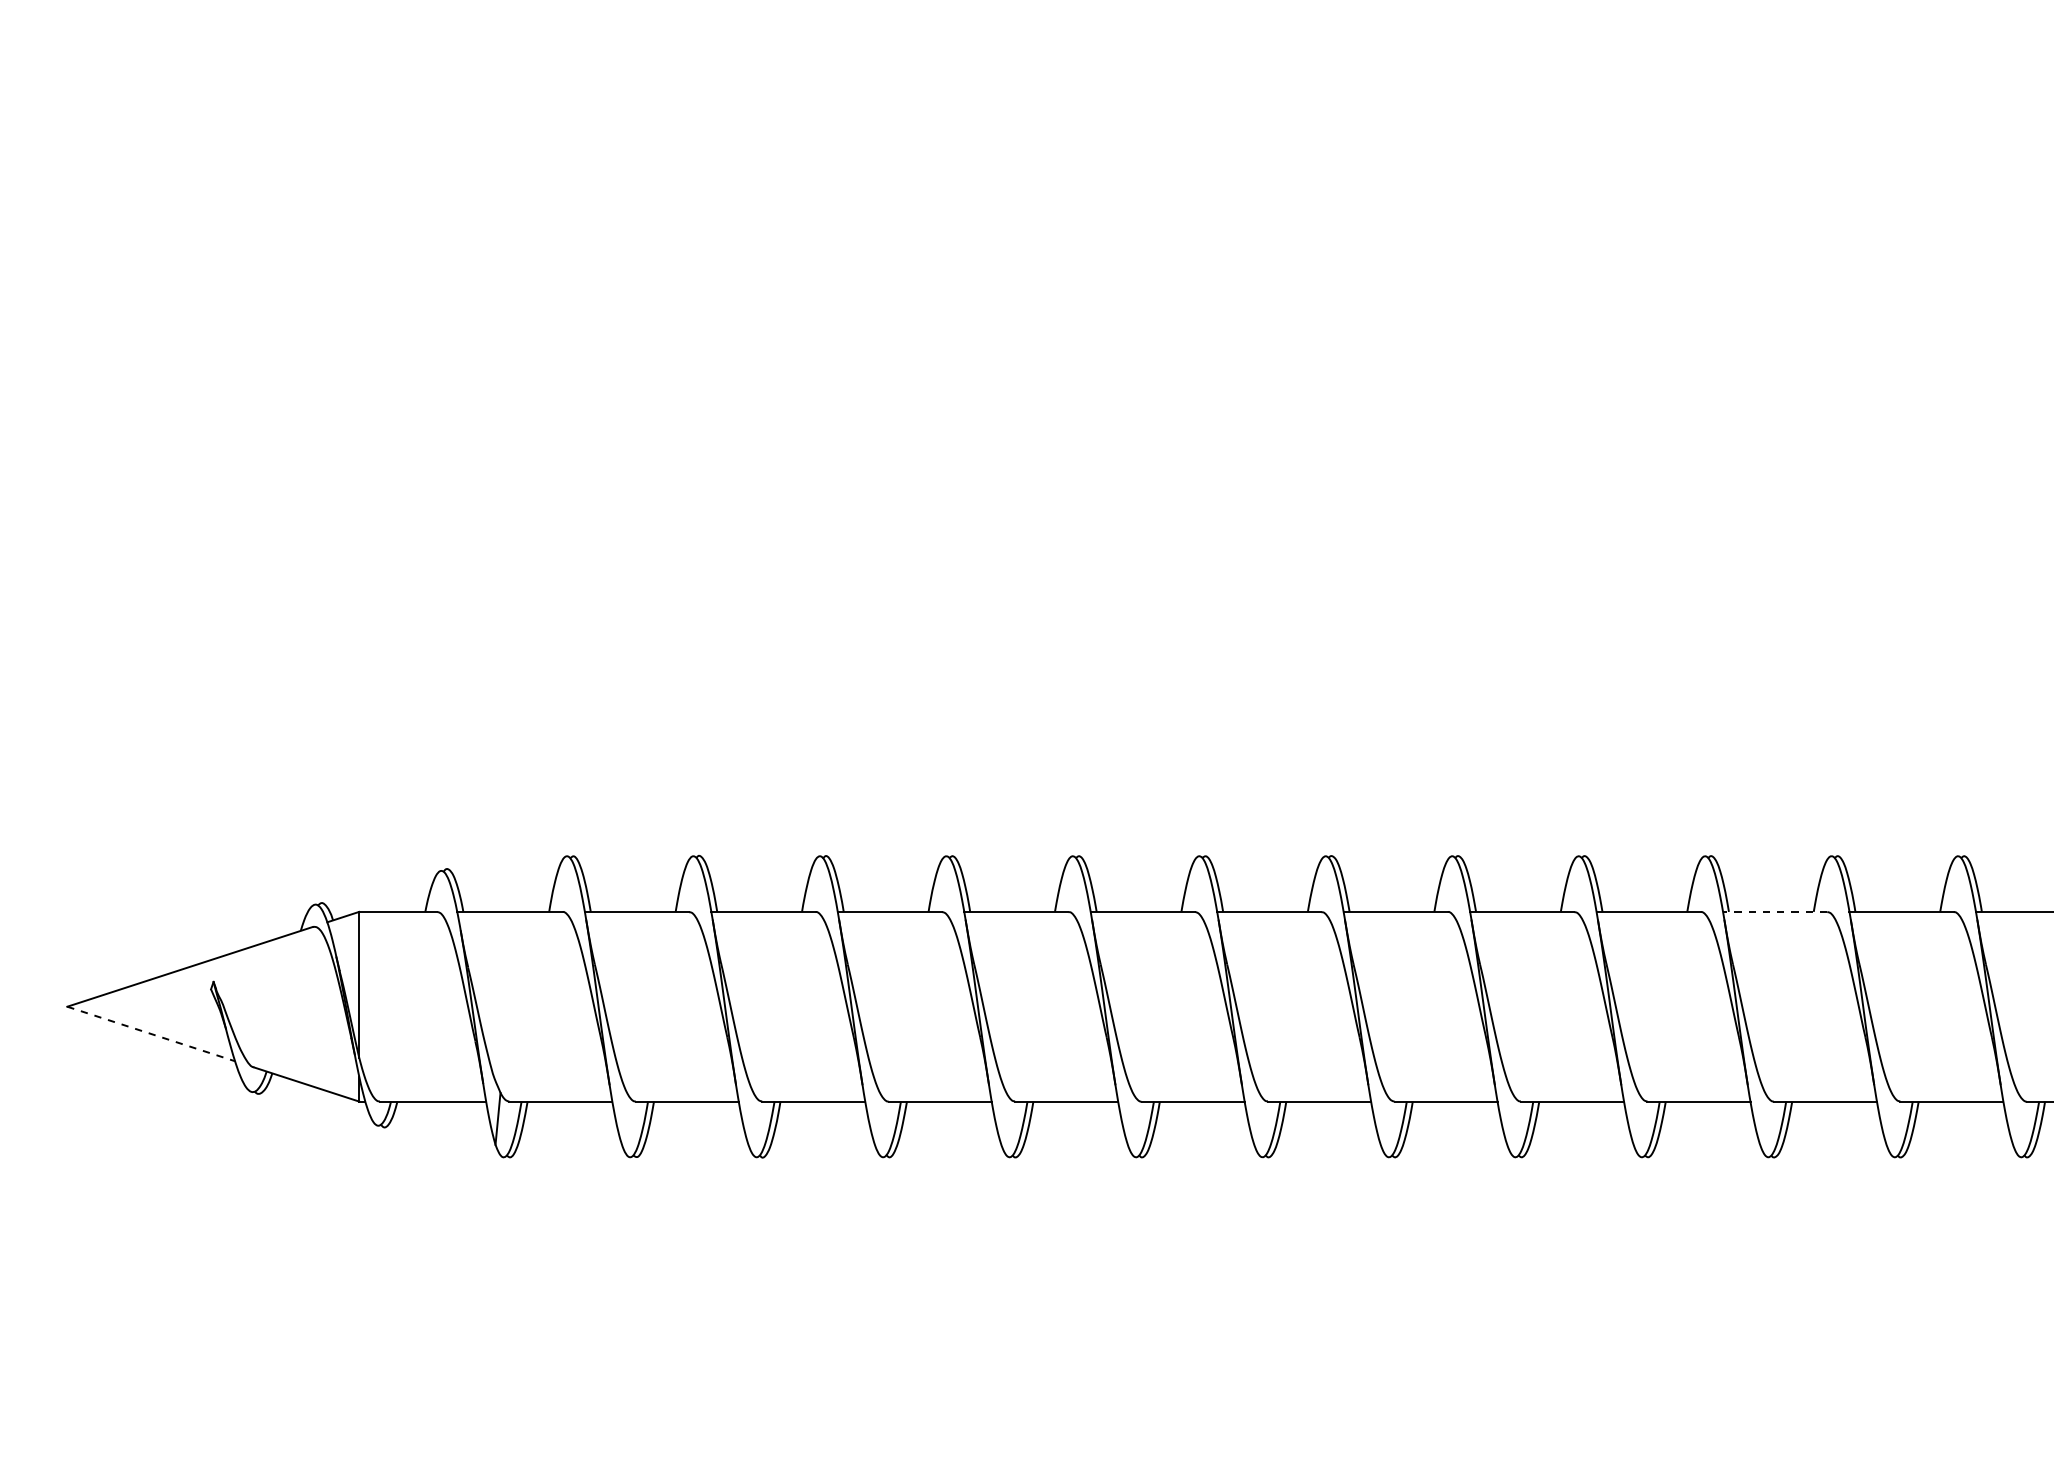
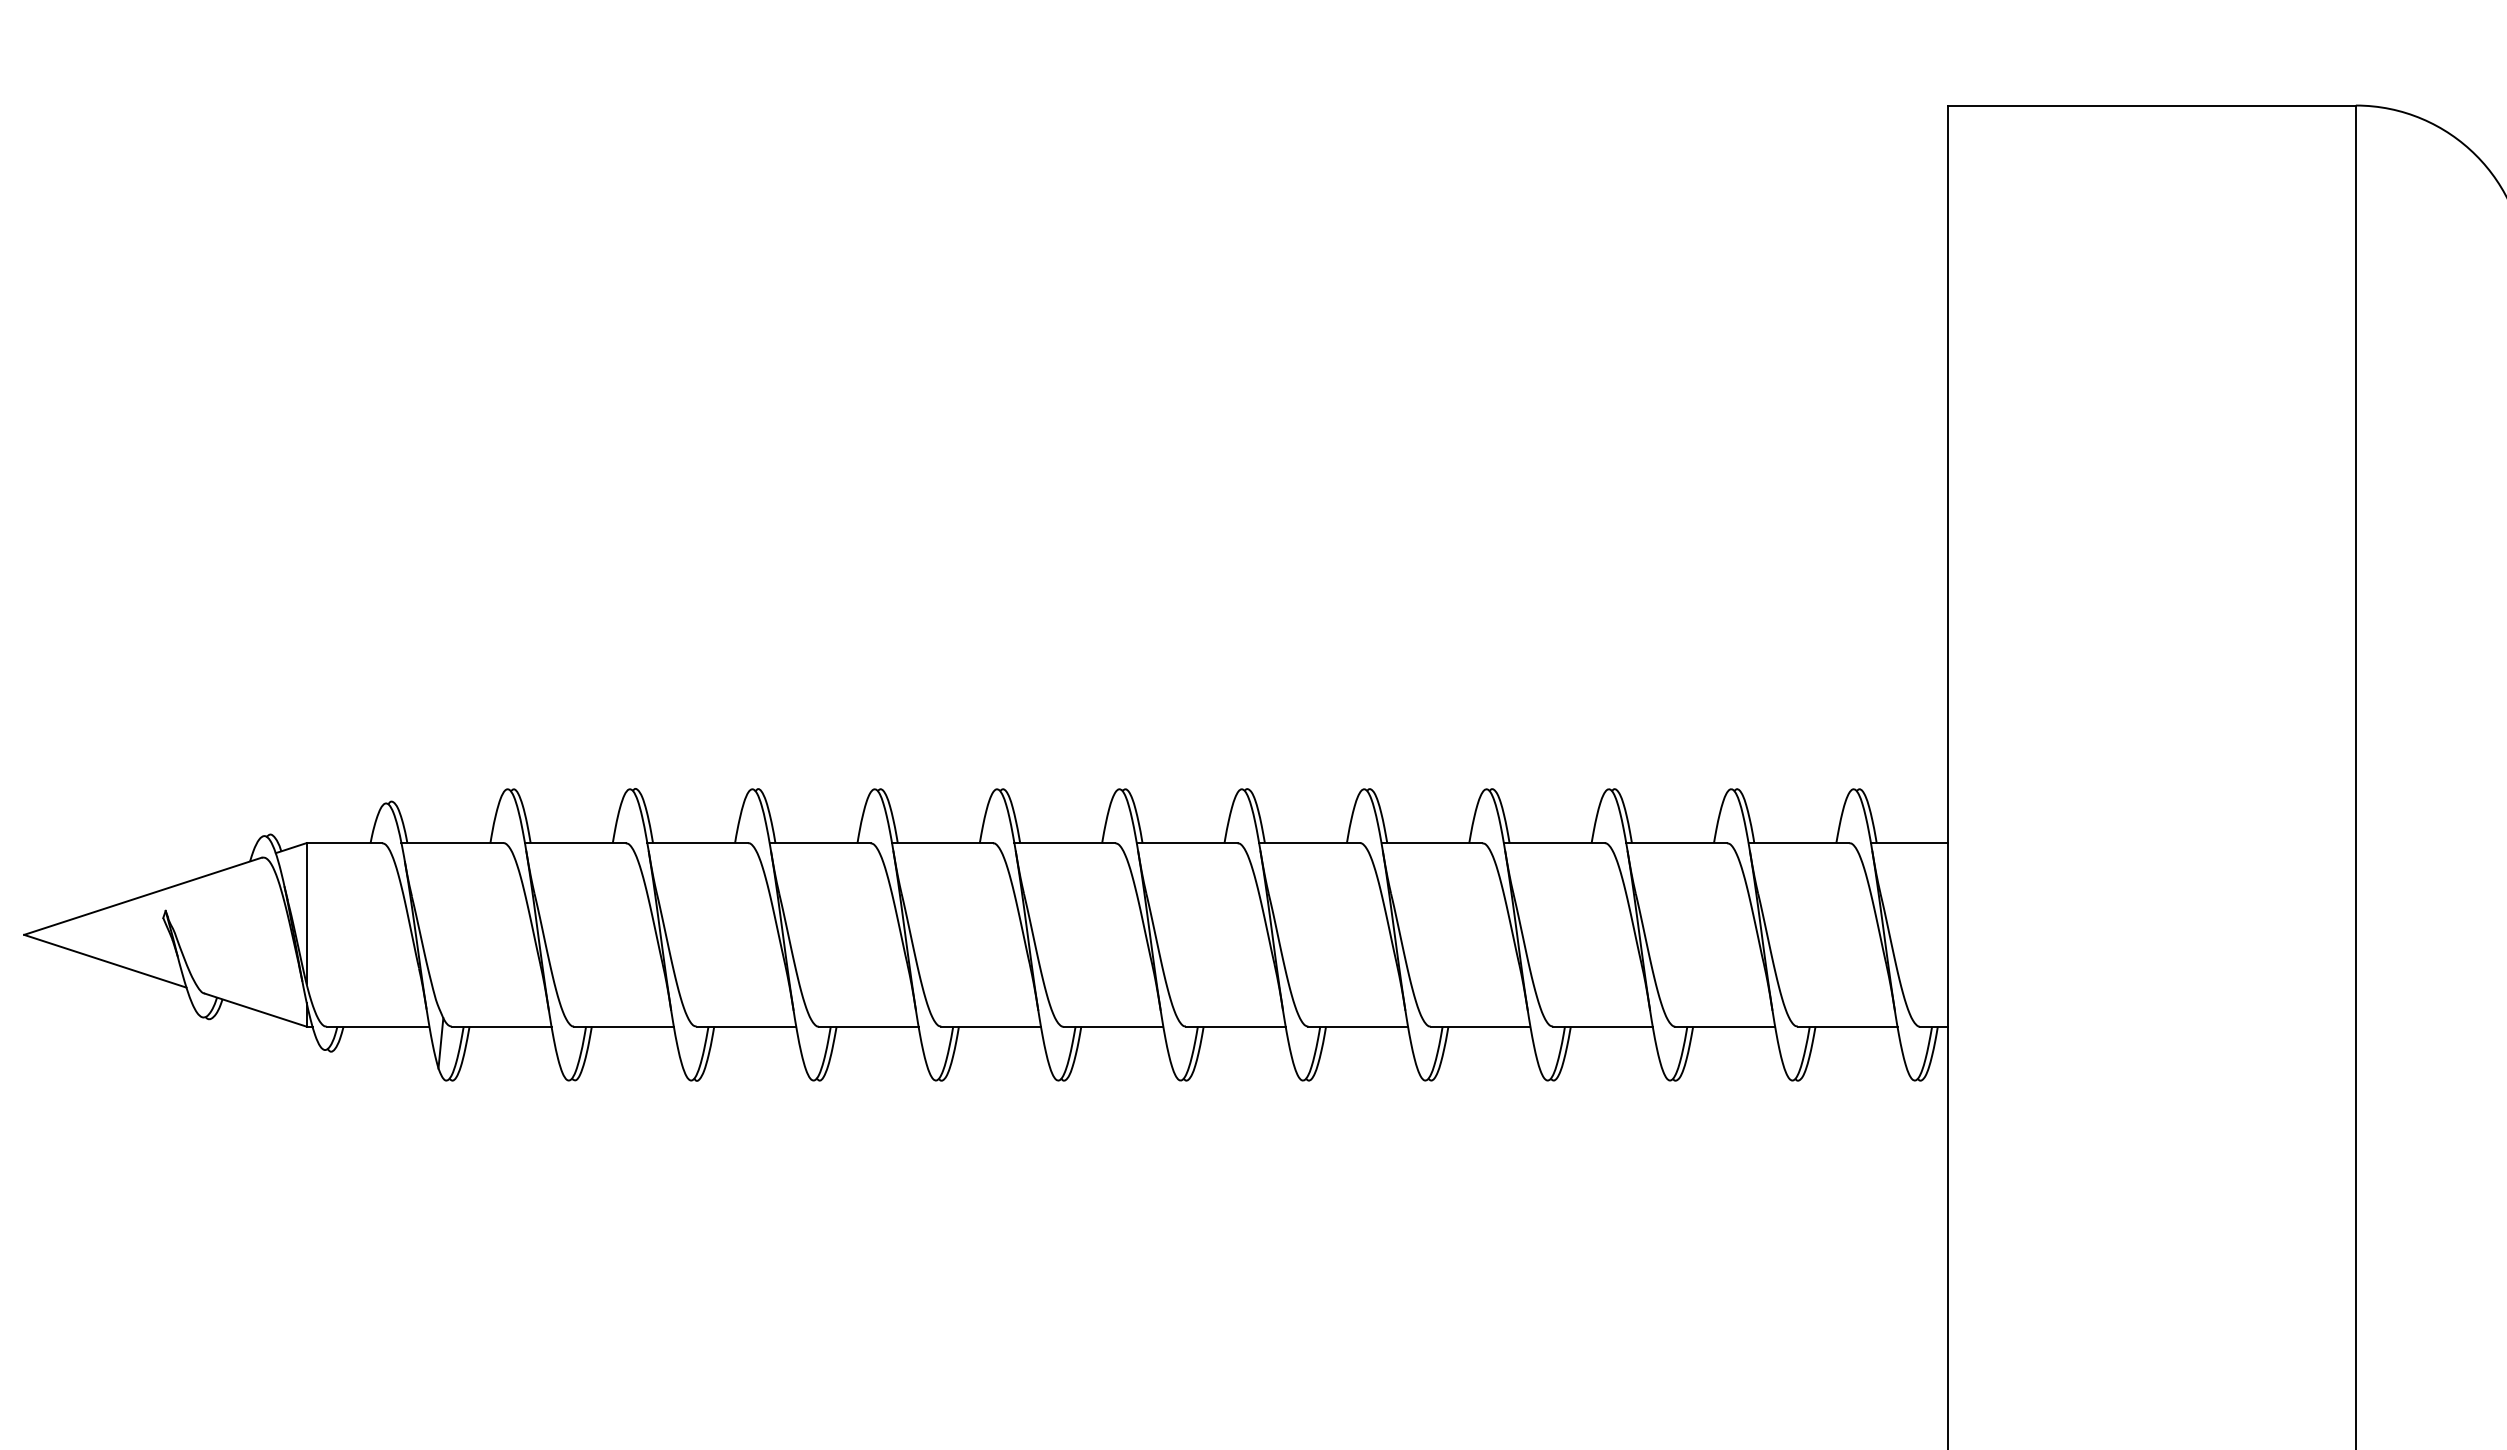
line: (1774, 912) -> (1676, 843), dashed -> solid
line: (151, 1034) -> (105, 961), dashed -> solid

